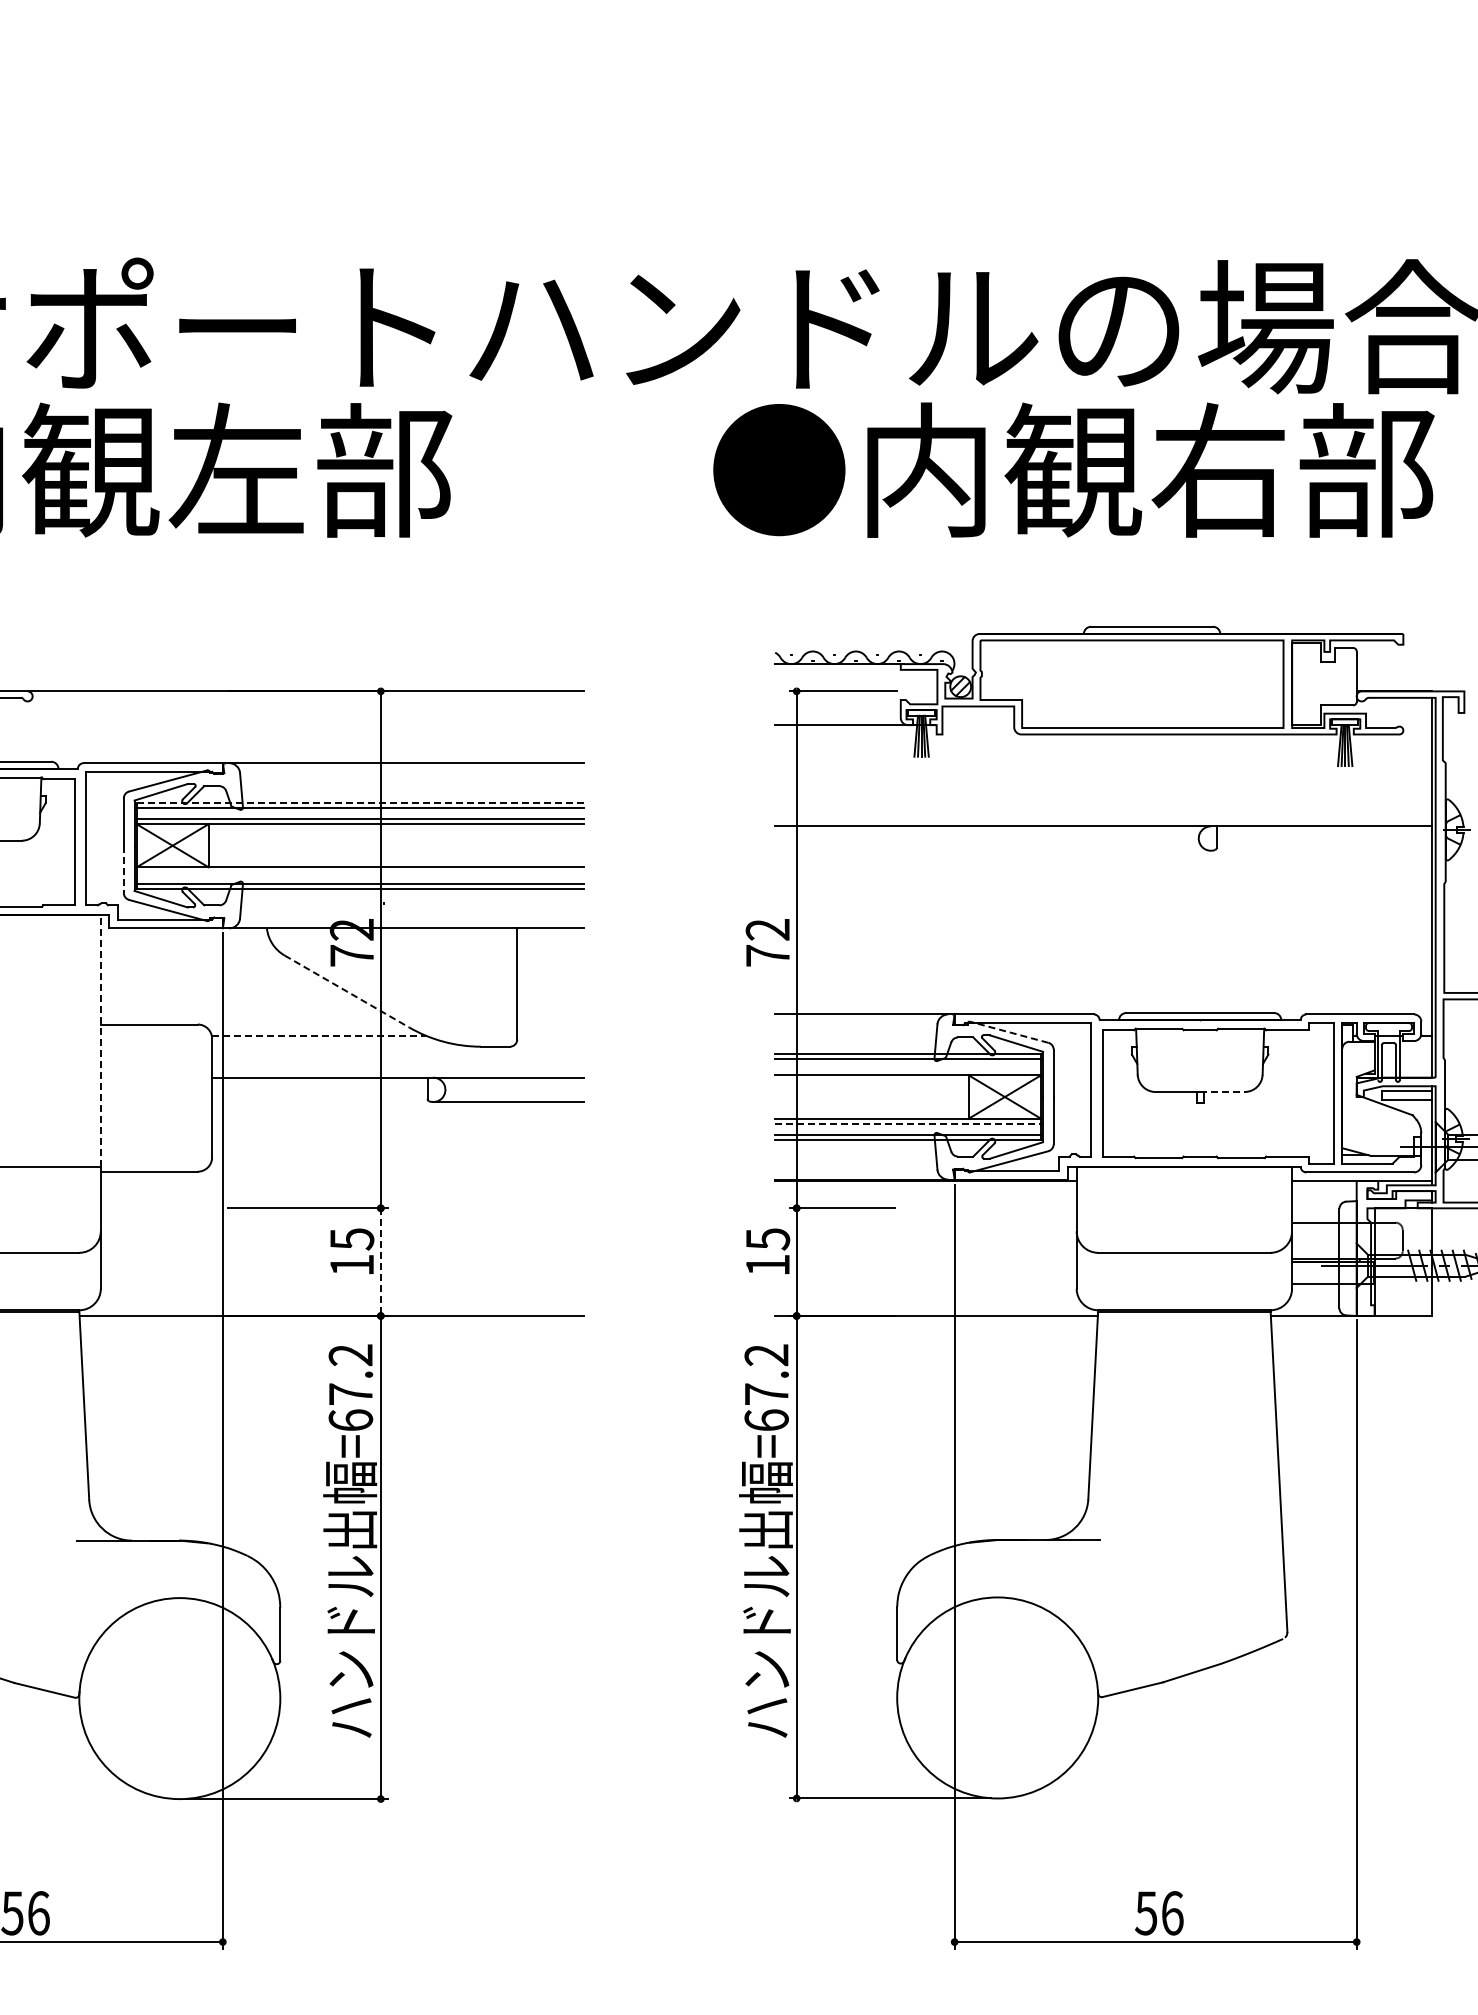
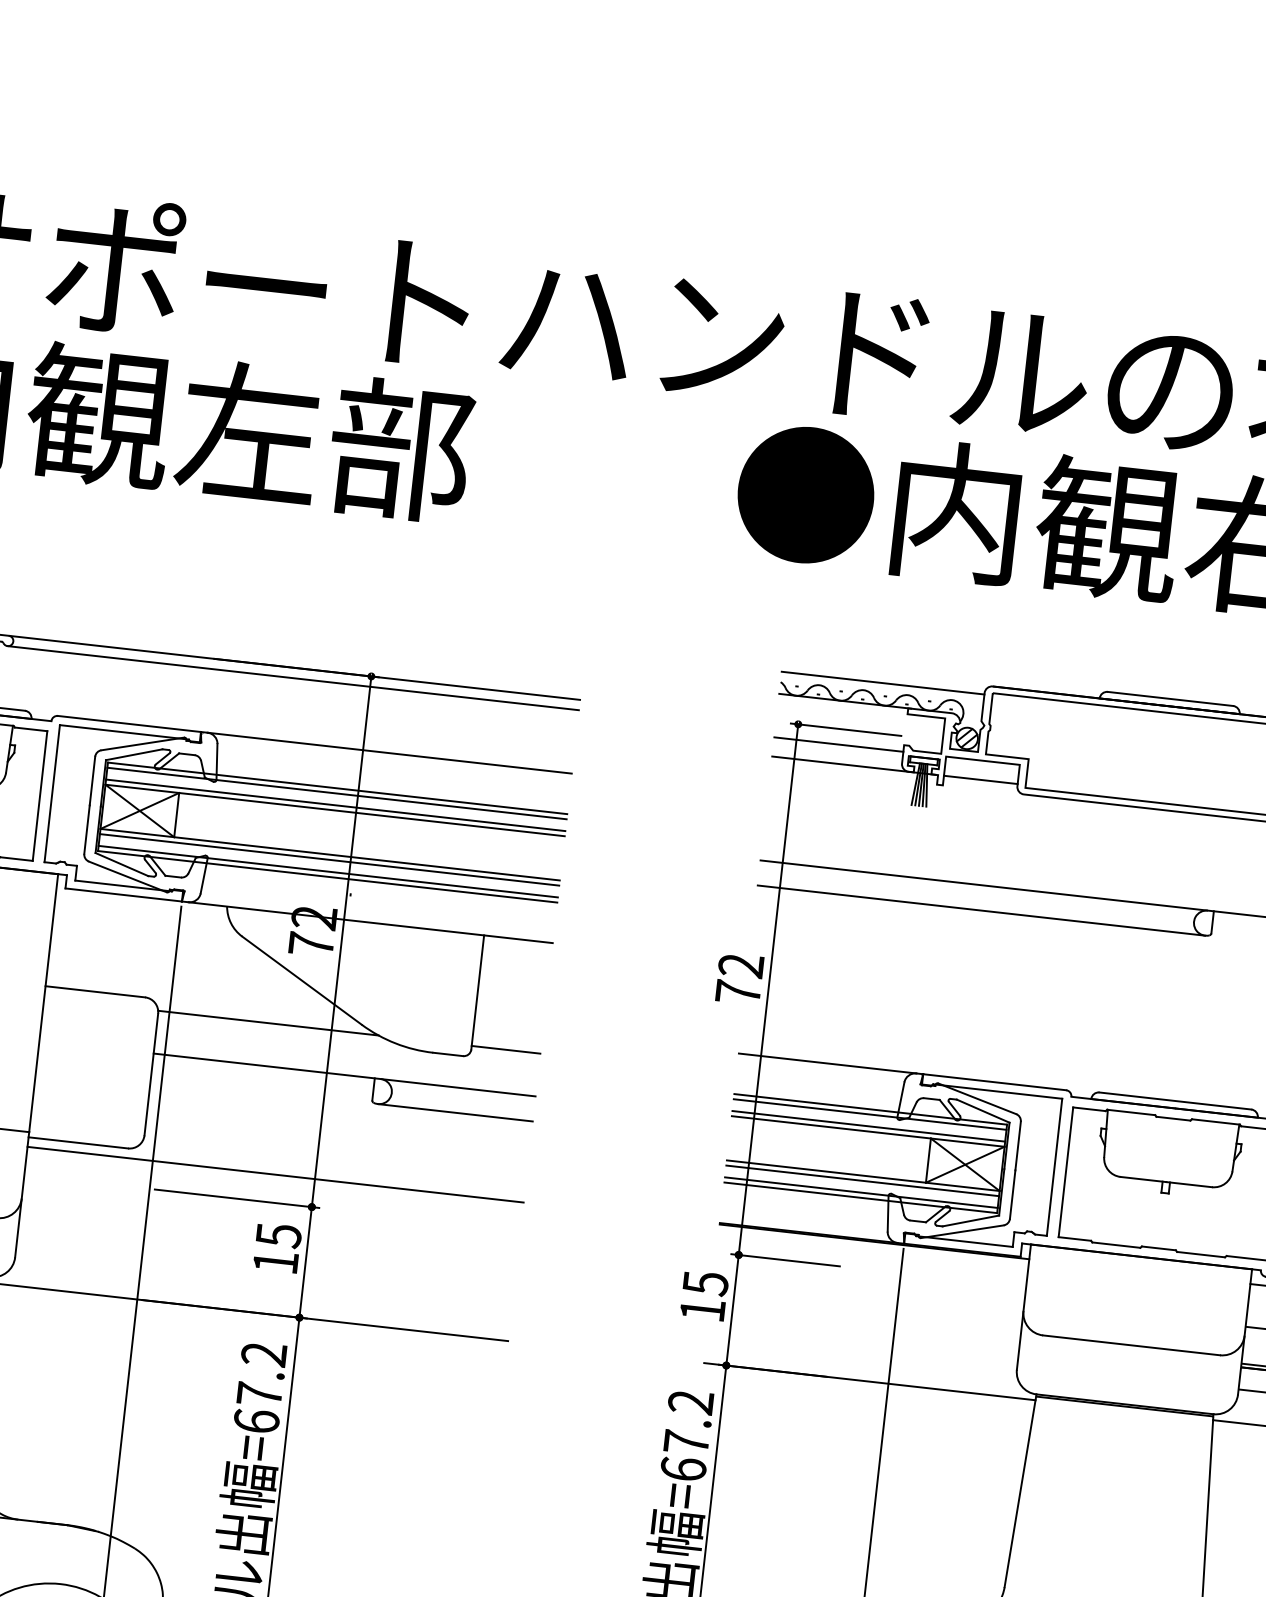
line: (873, 642) -> (882, 683), added
line: (305, 701) -> (292, 678), added
line: (837, 706) -> (838, 744), added
line: (978, 725) -> (980, 780), added
line: (360, 802) -> (337, 788), dashed -> solid
line: (992, 850) -> (980, 910), added
line: (123, 869) -> (86, 829), dashed -> solid
line: (360, 872) -> (329, 860), added
line: (346, 991) -> (301, 980), dashed -> solid
line: (1008, 1032) -> (976, 1098), dashed -> solid
line: (319, 1036) -> (268, 1023), dashed -> solid
line: (550, 1036) -> (505, 1050), added
line: (100, 1041) -> (43, 1003), dashed -> solid
line: (907, 1070) -> (868, 1126), added
line: (1222, 1092) -> (1189, 1185), dashed -> solid
line: (907, 1123) -> (862, 1180), dashed -> solid
line: (342, 1181) -> (275, 1175), added
line: (380, 1262) -> (305, 1262), dashed -> solid

